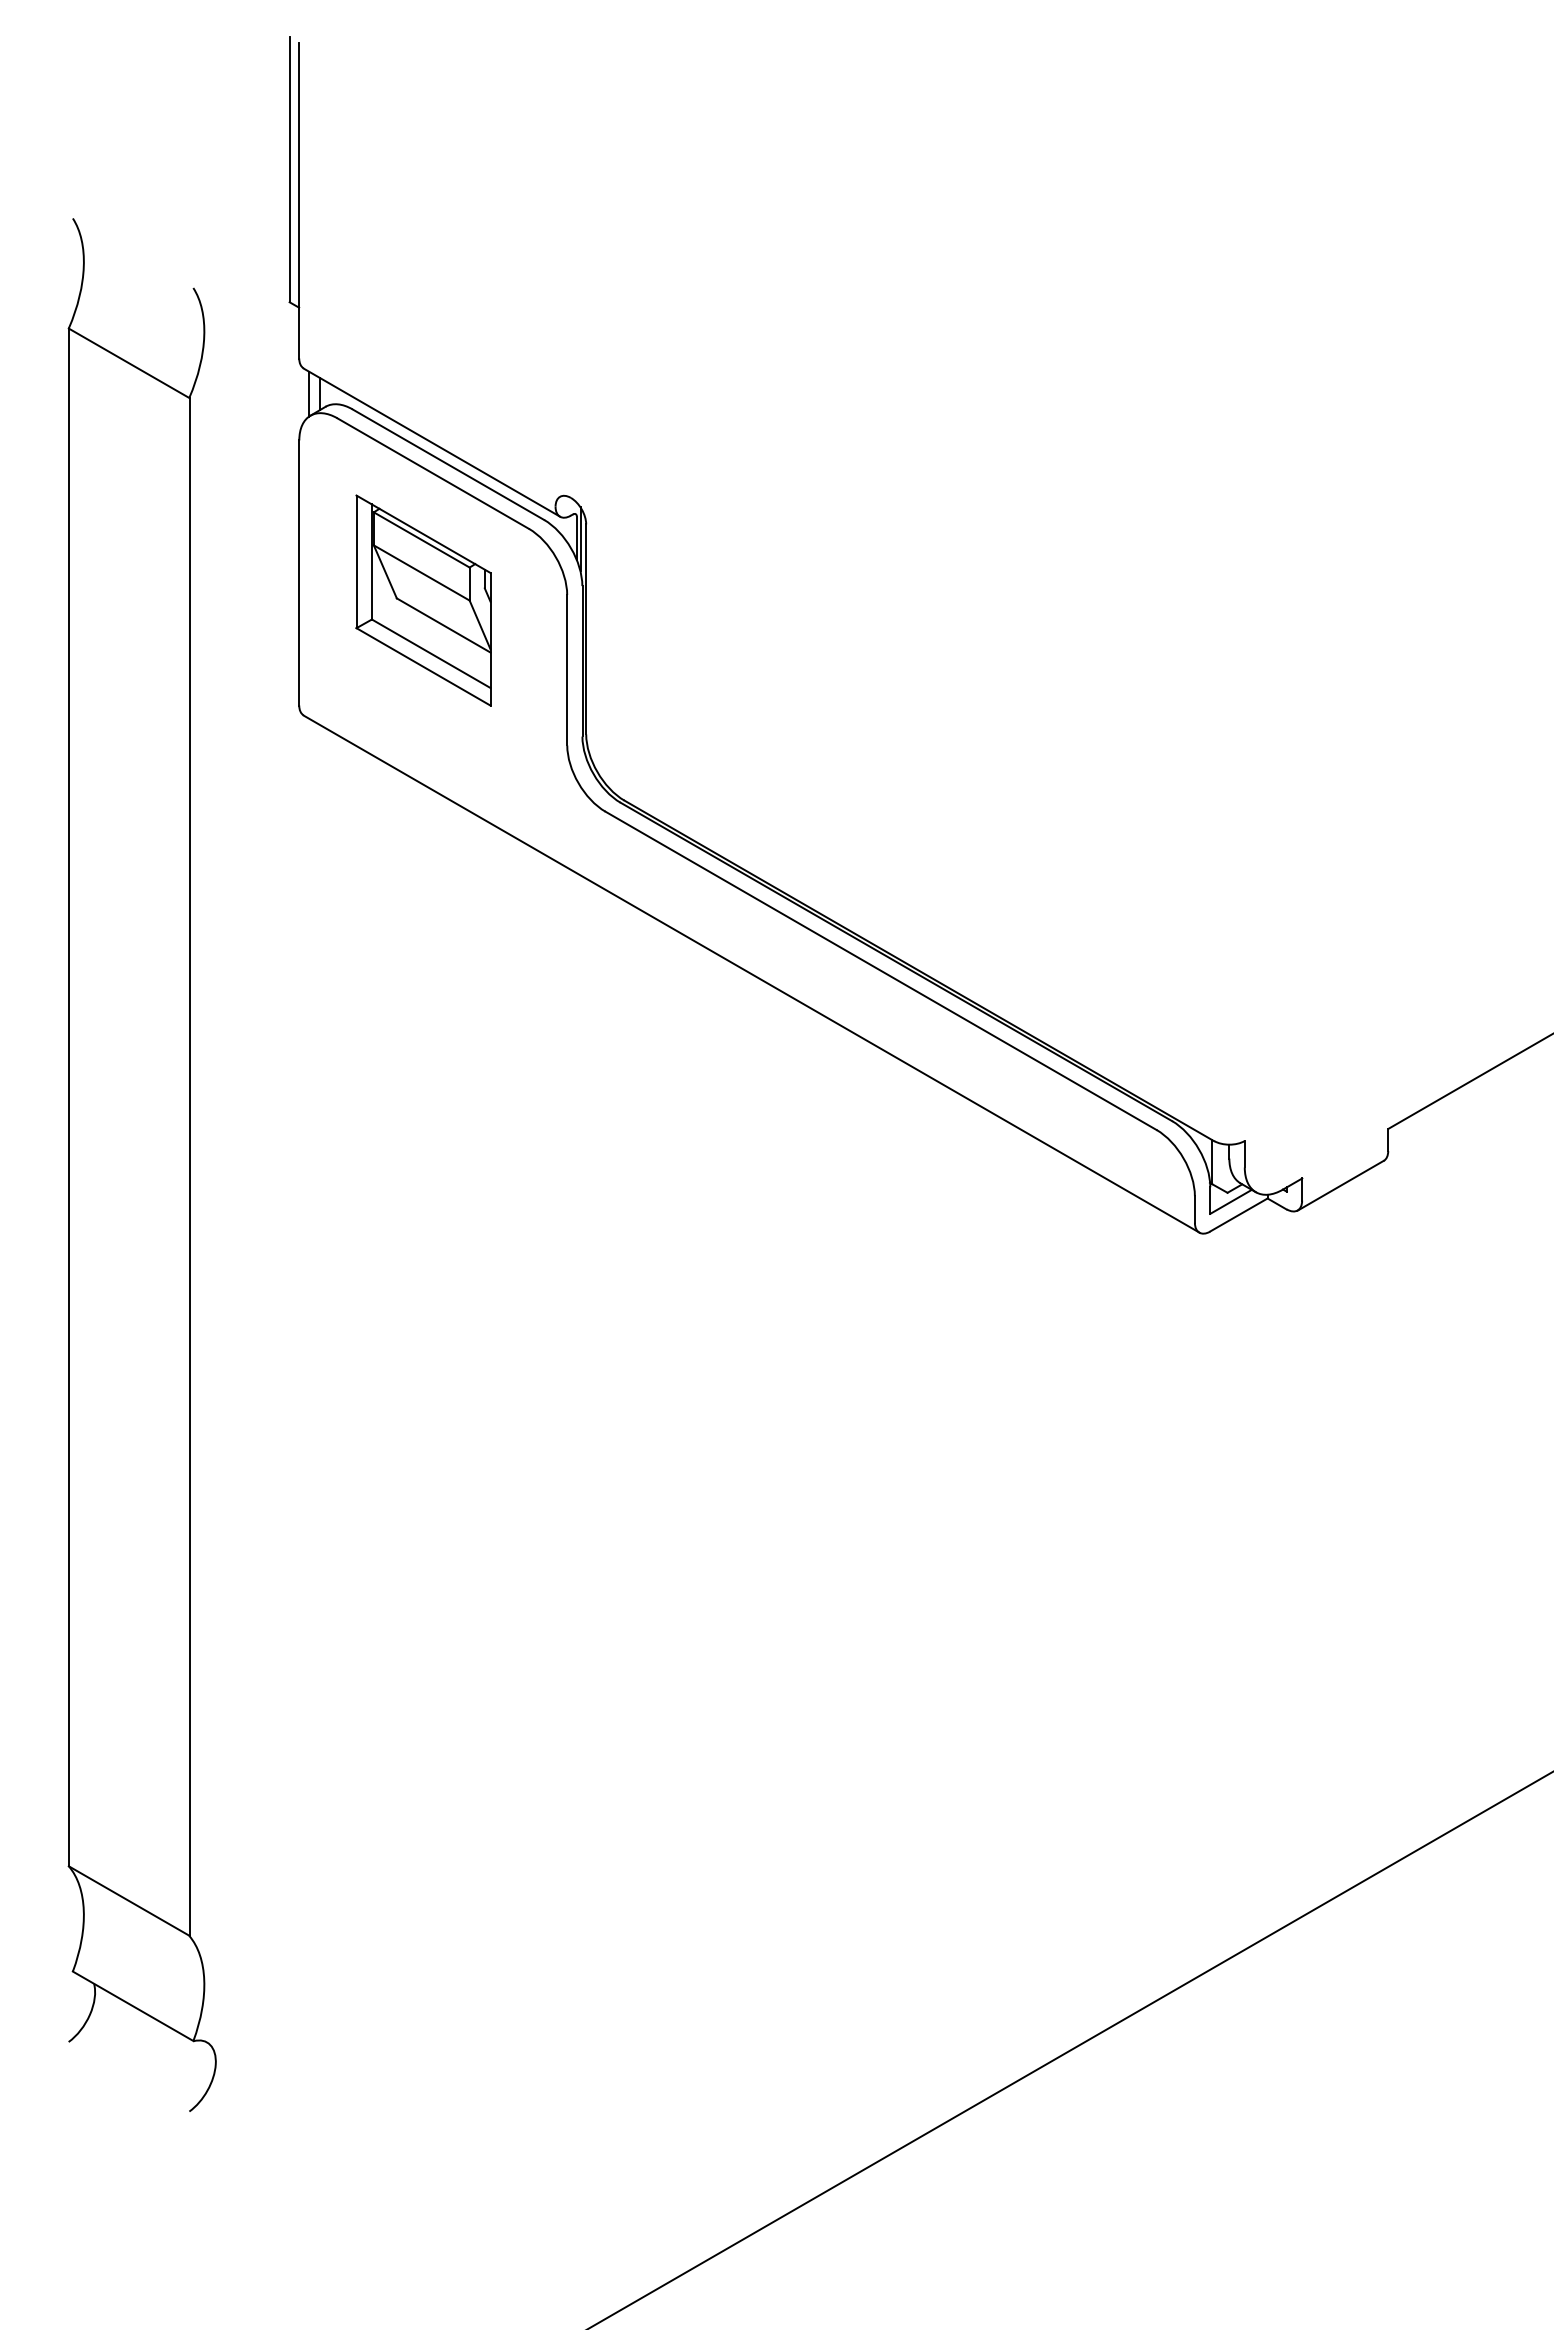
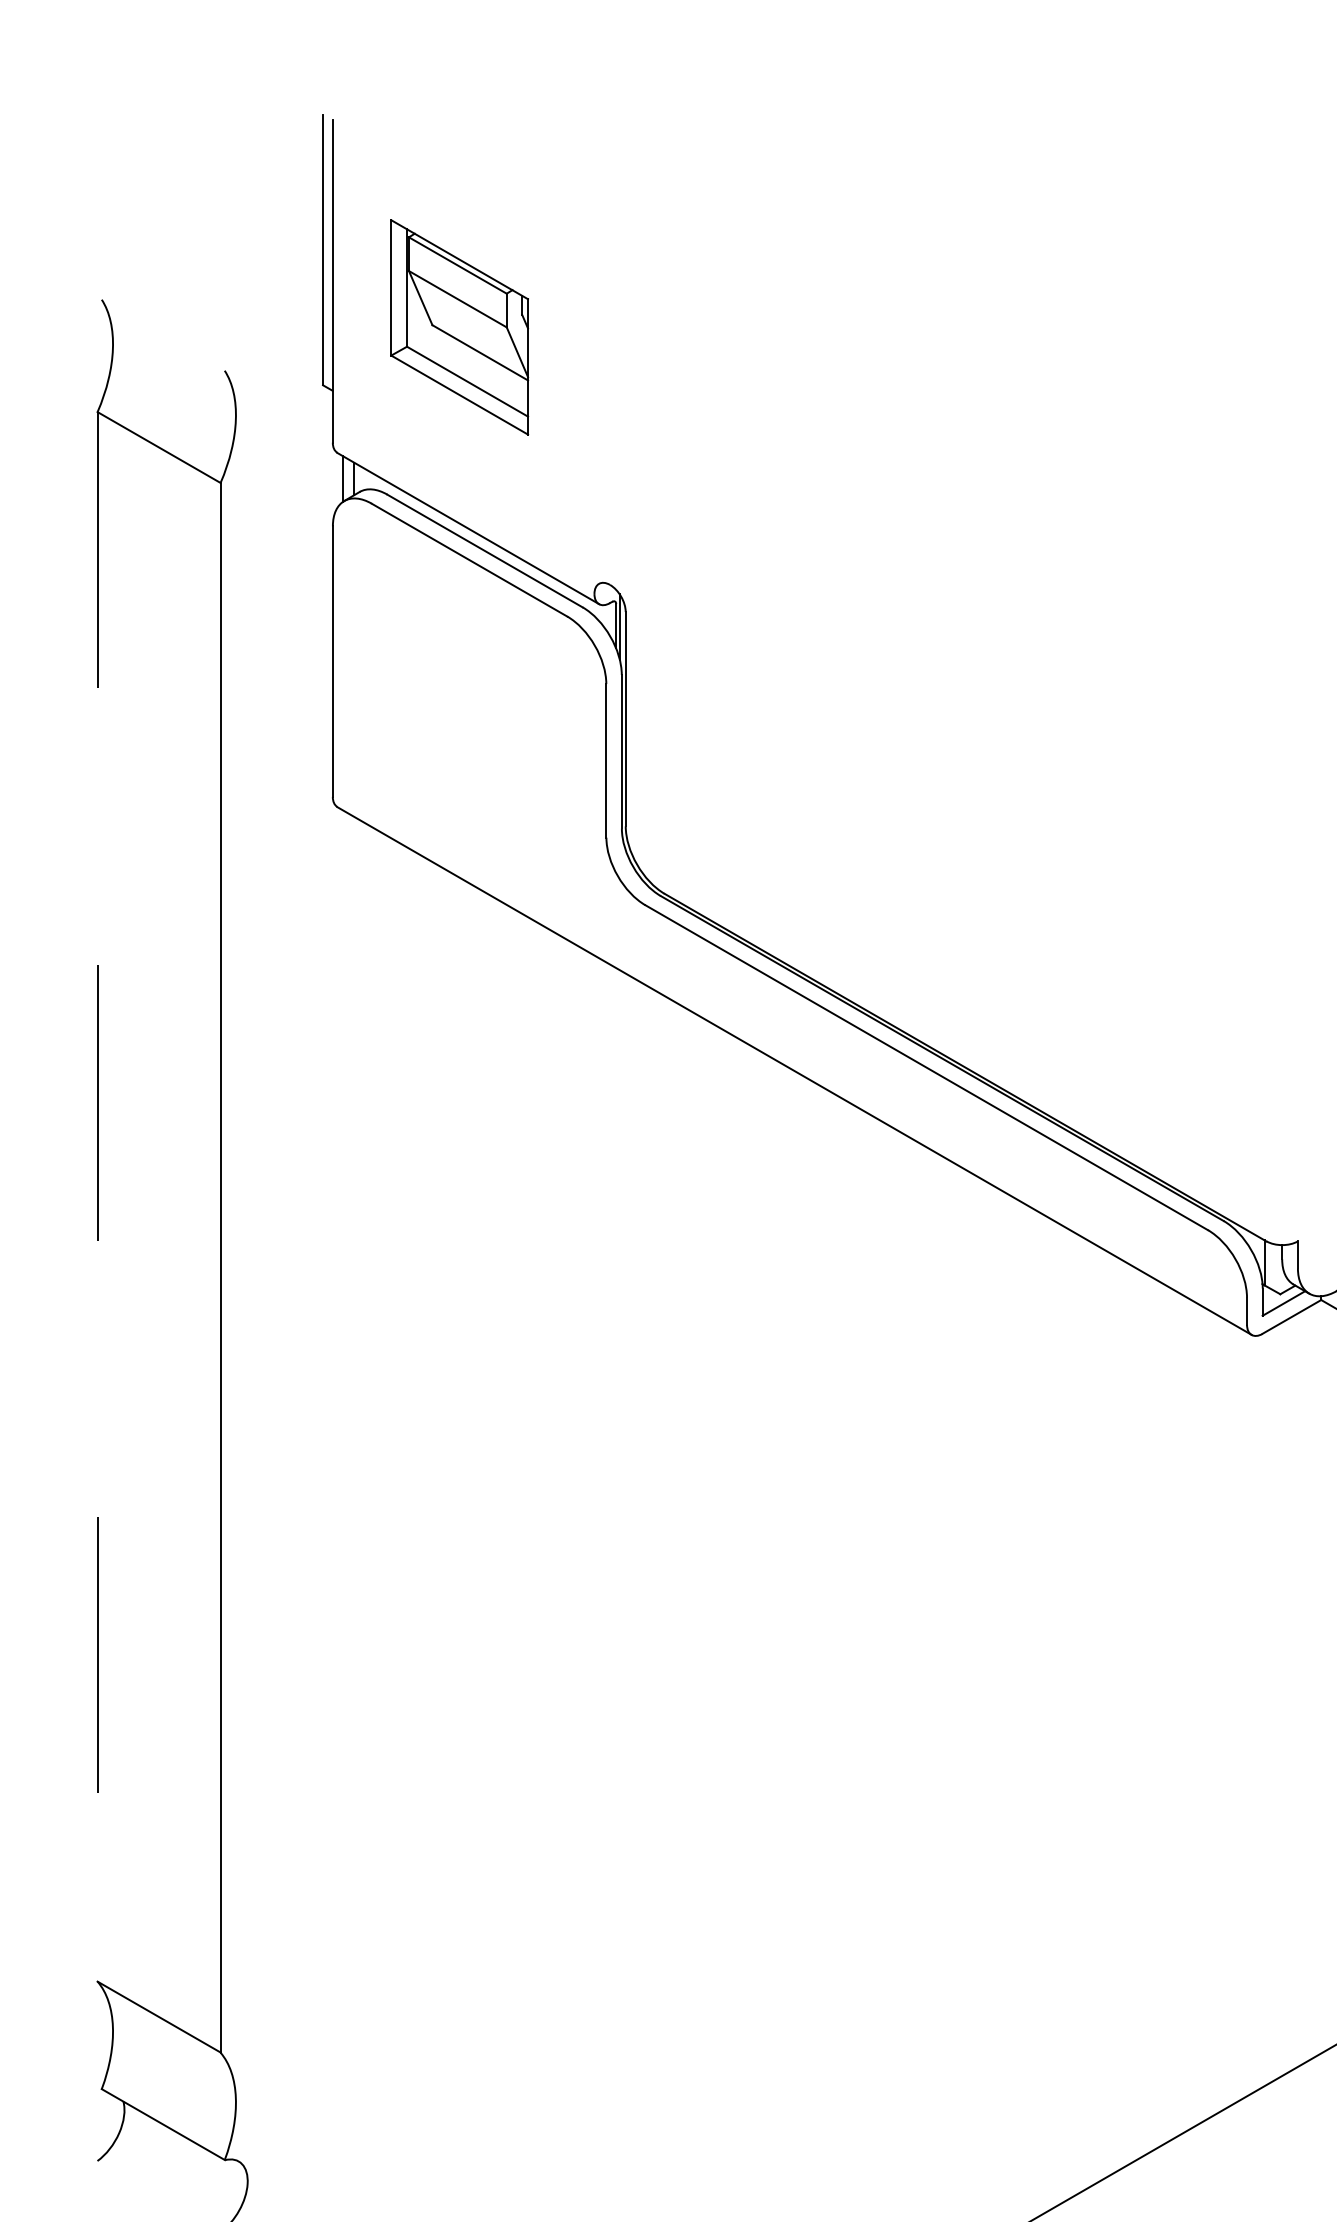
part: (423, 600) -> (459, 327), moved
line: (68, 1097) -> (97, 1196), solid -> dashed

